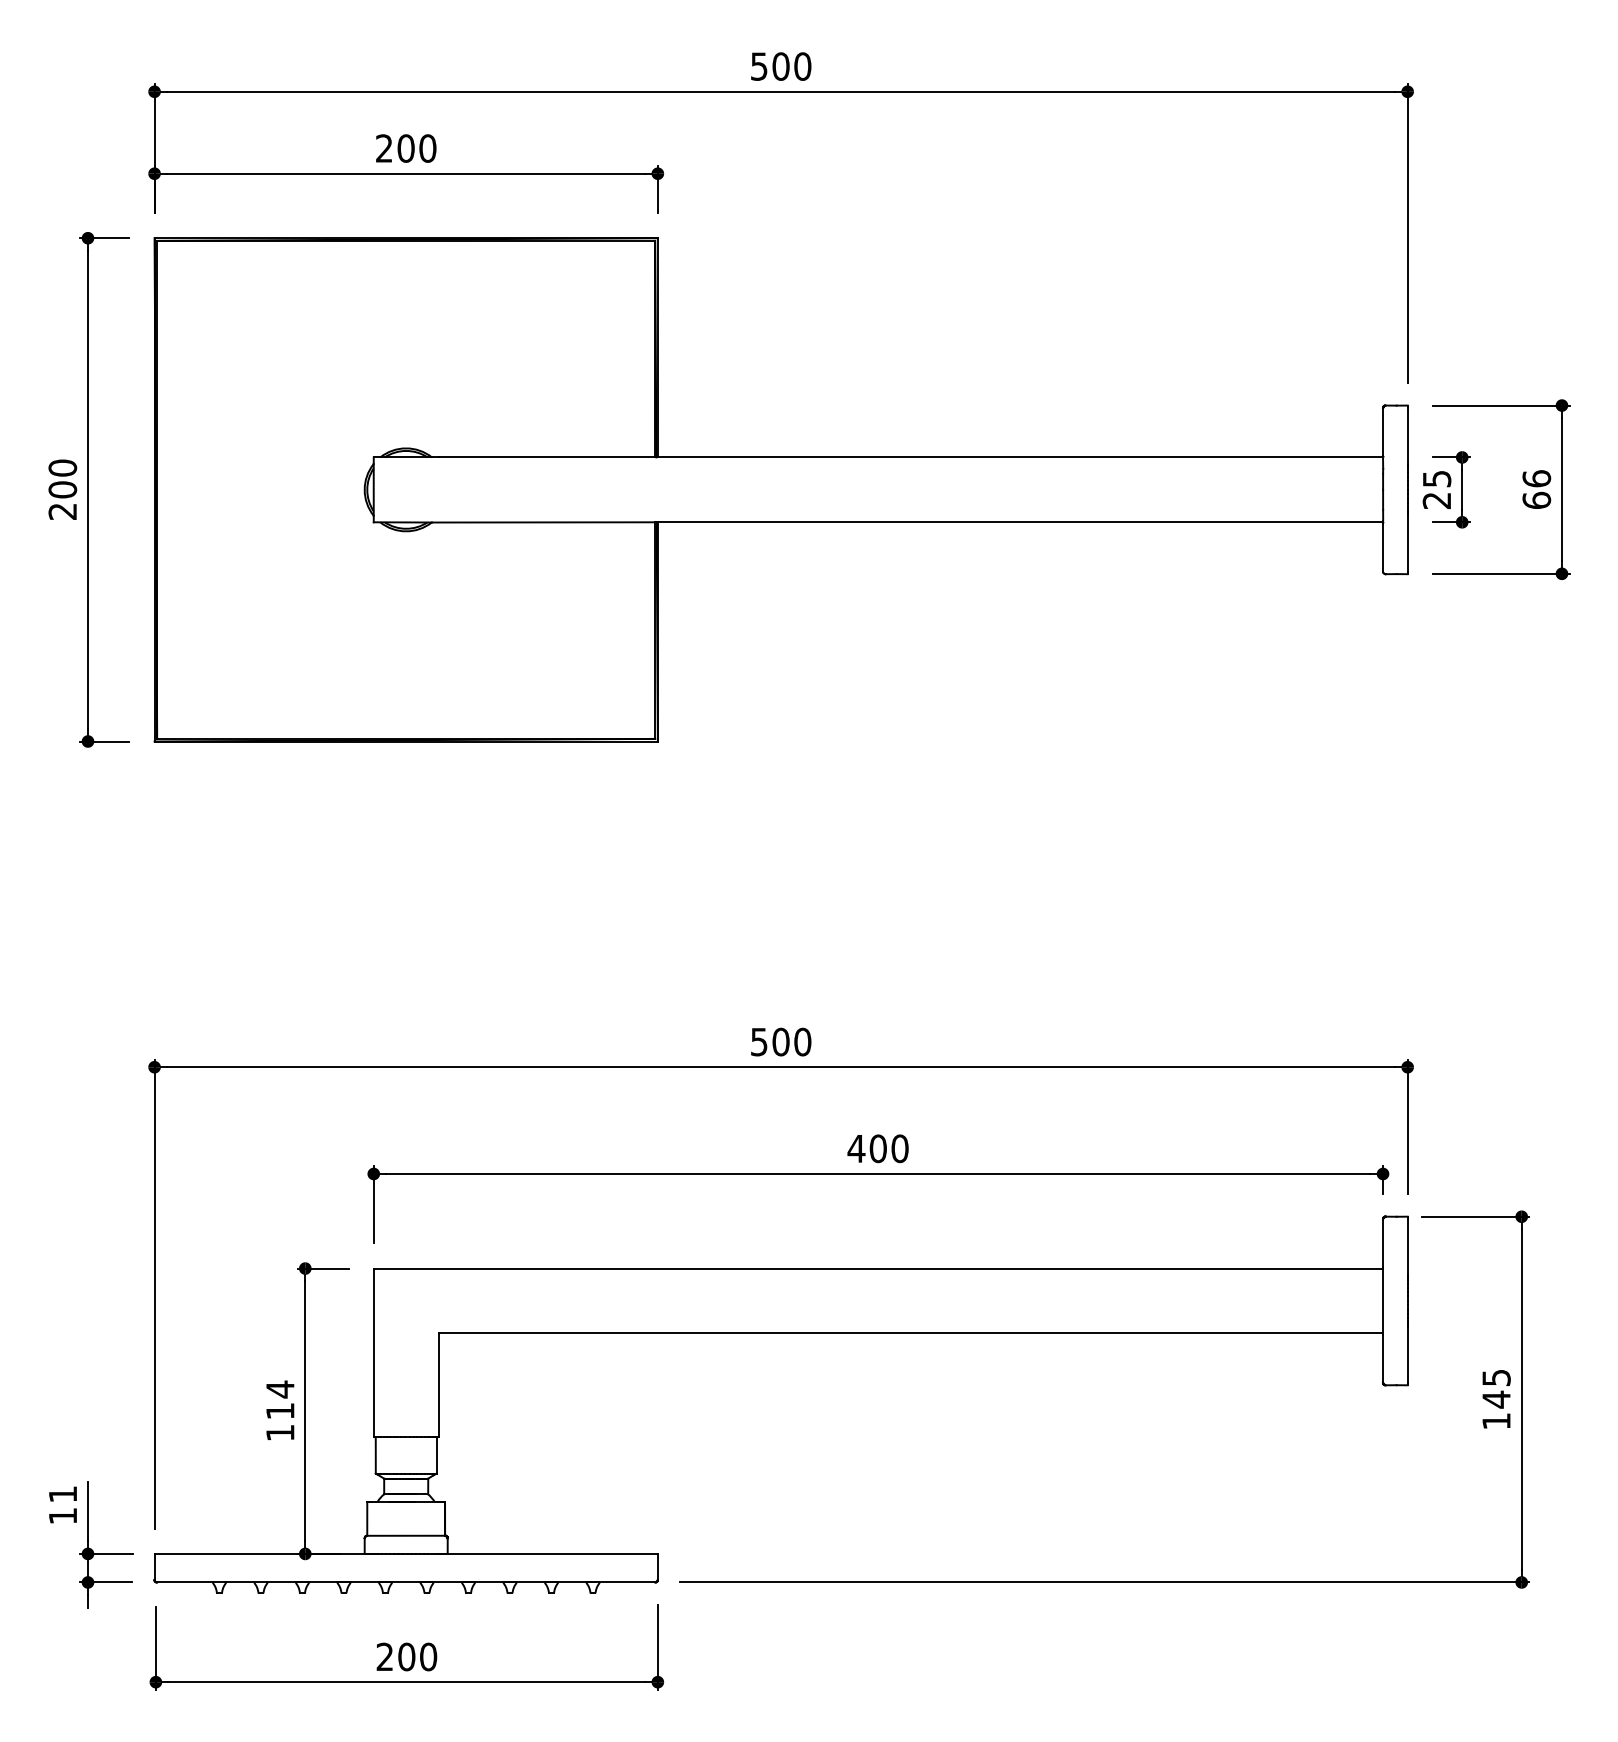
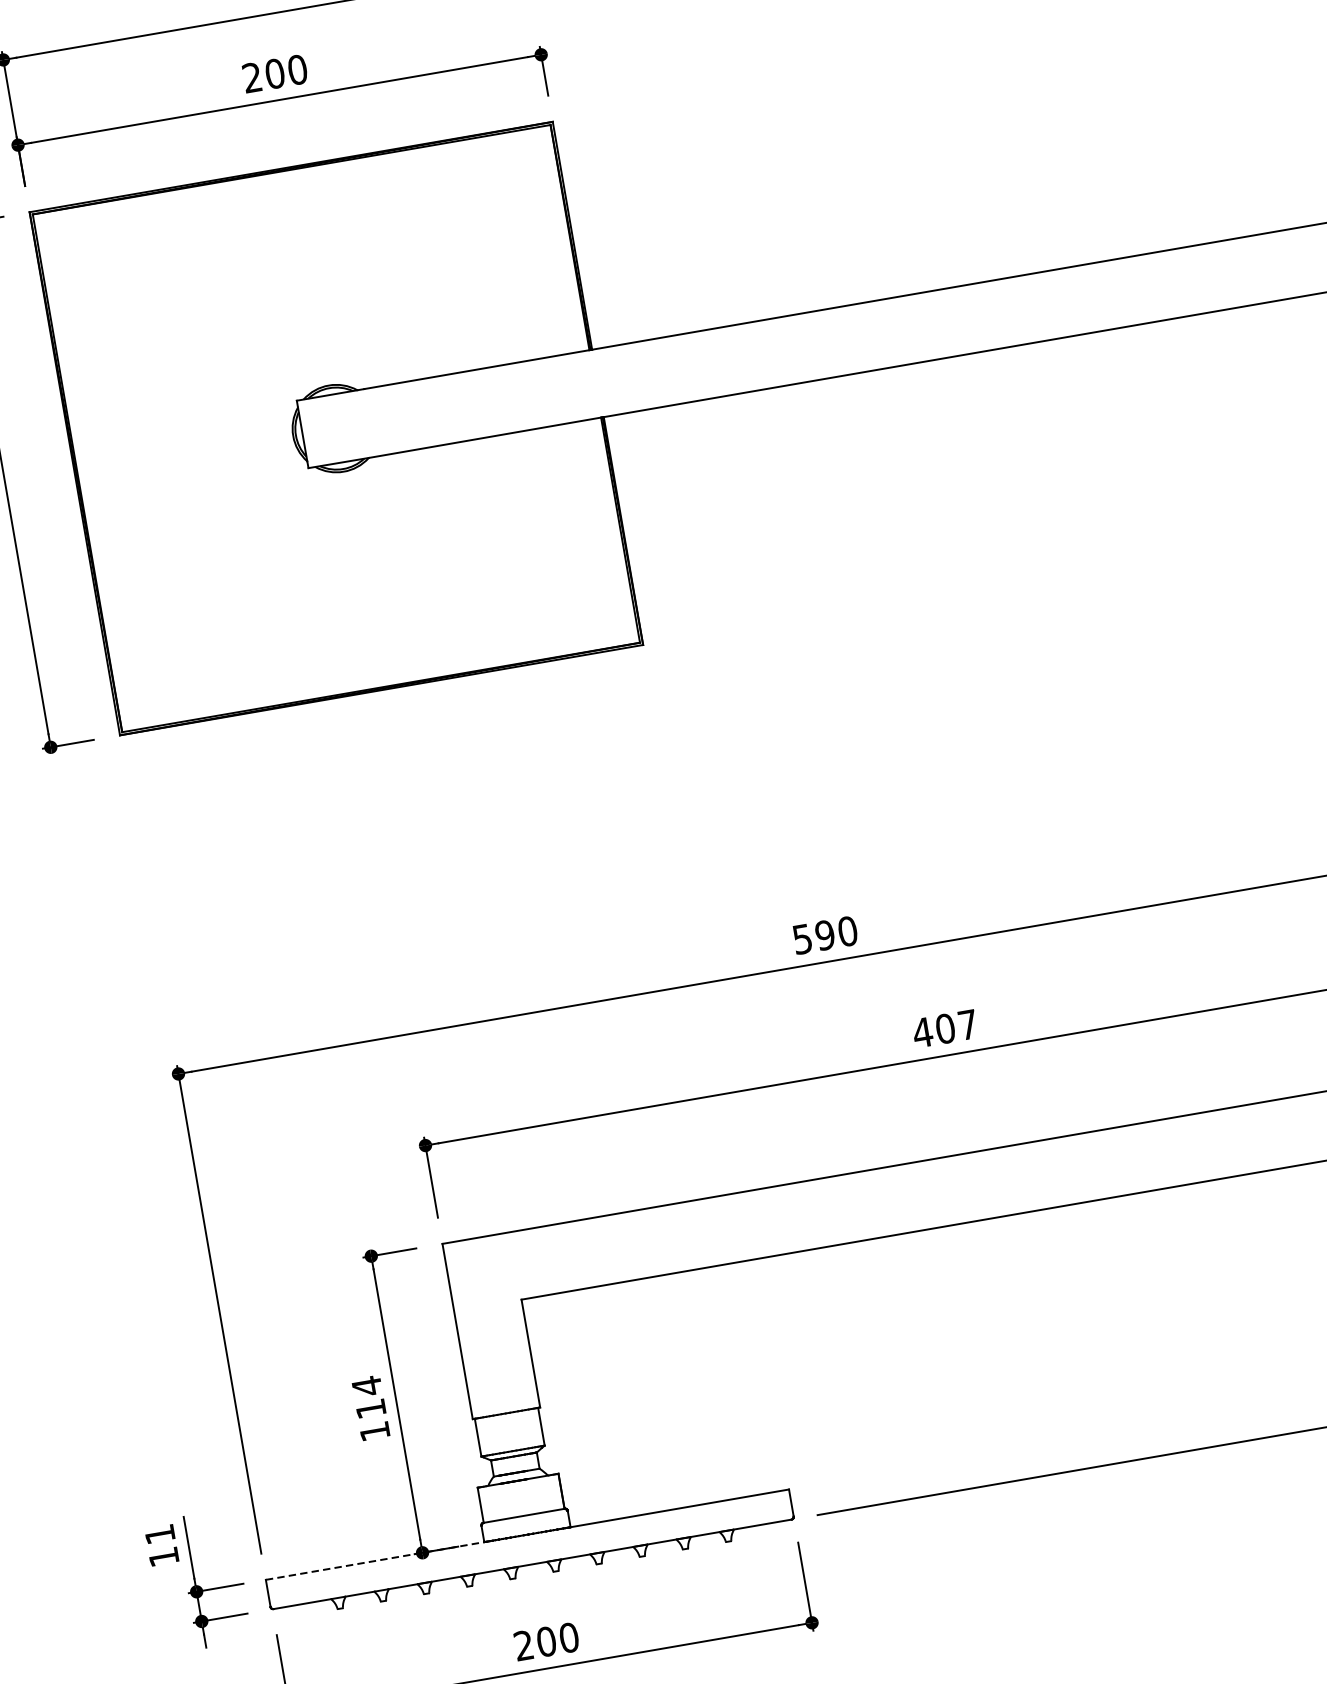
text: (780, 1042) -> (824, 935), 500 -> 590
text: (899, 1148) -> (967, 1024), 400 -> 407
line: (260, 1553) -> (375, 1560), solid -> dashed

